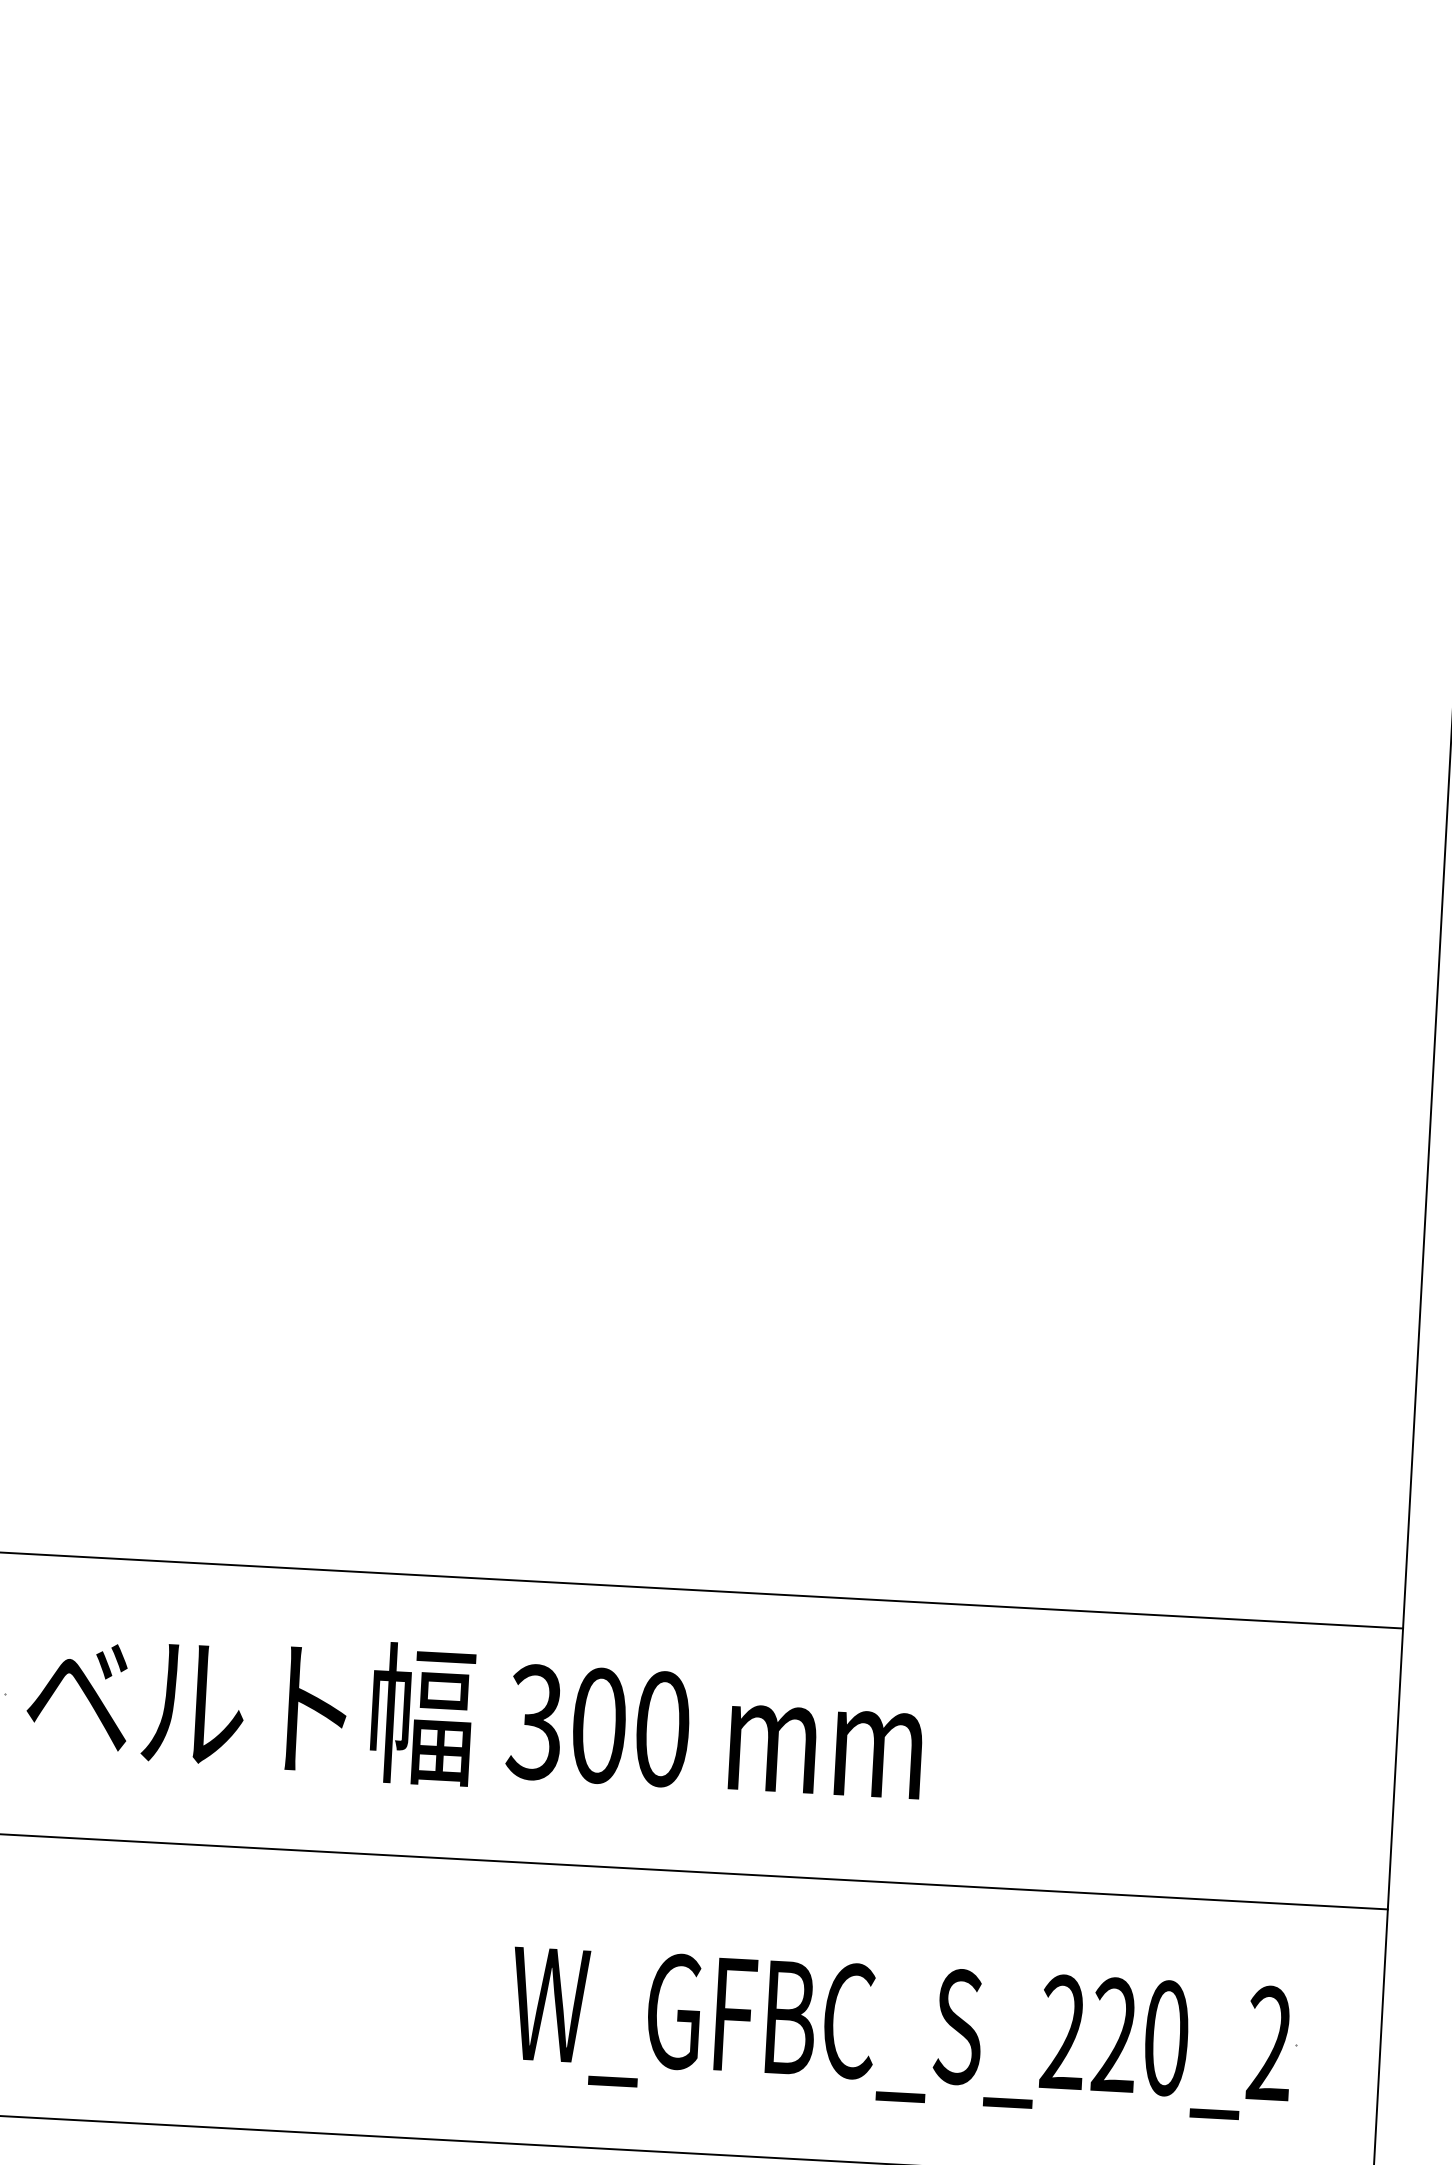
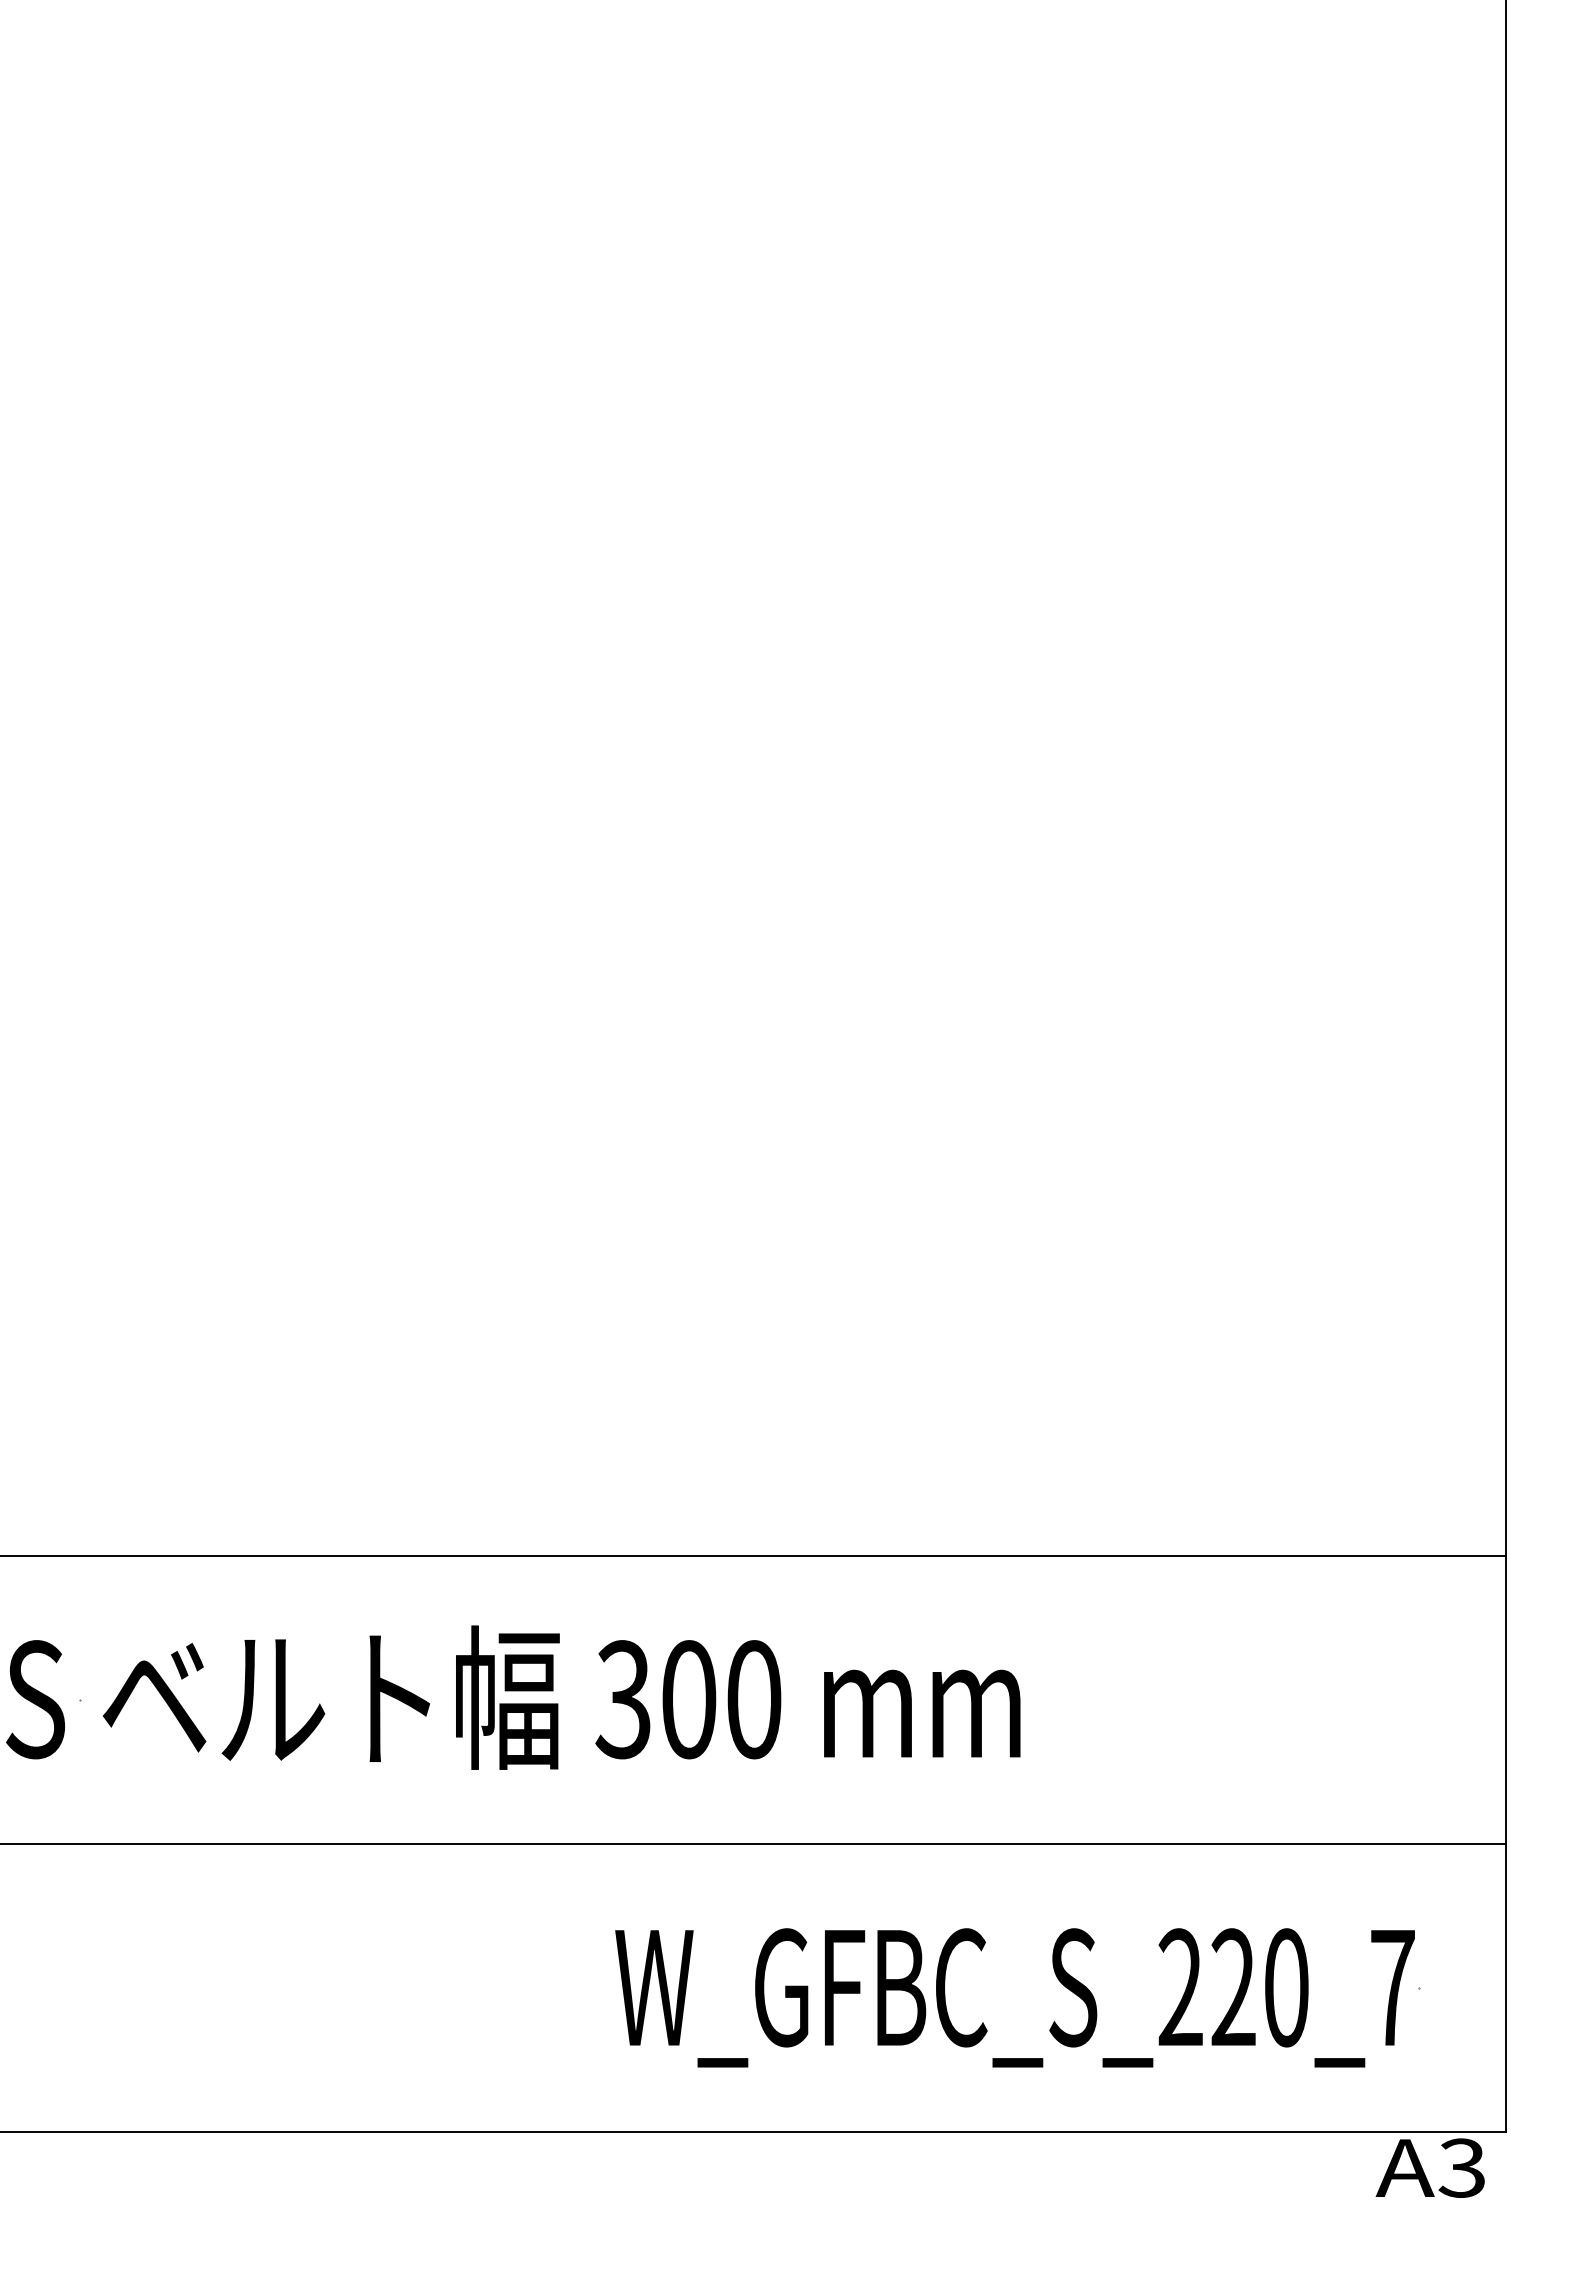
text: (1269, 2042) -> (1392, 1986), W_GFBC_S_220_2 -> W_GFBC_S_220_7

